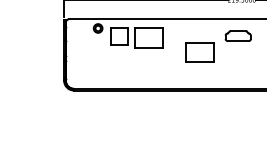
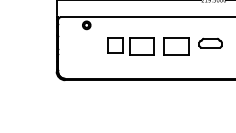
part: (238, 35) -> (210, 42), moved
part: (136, 37) -> (130, 46), moved

